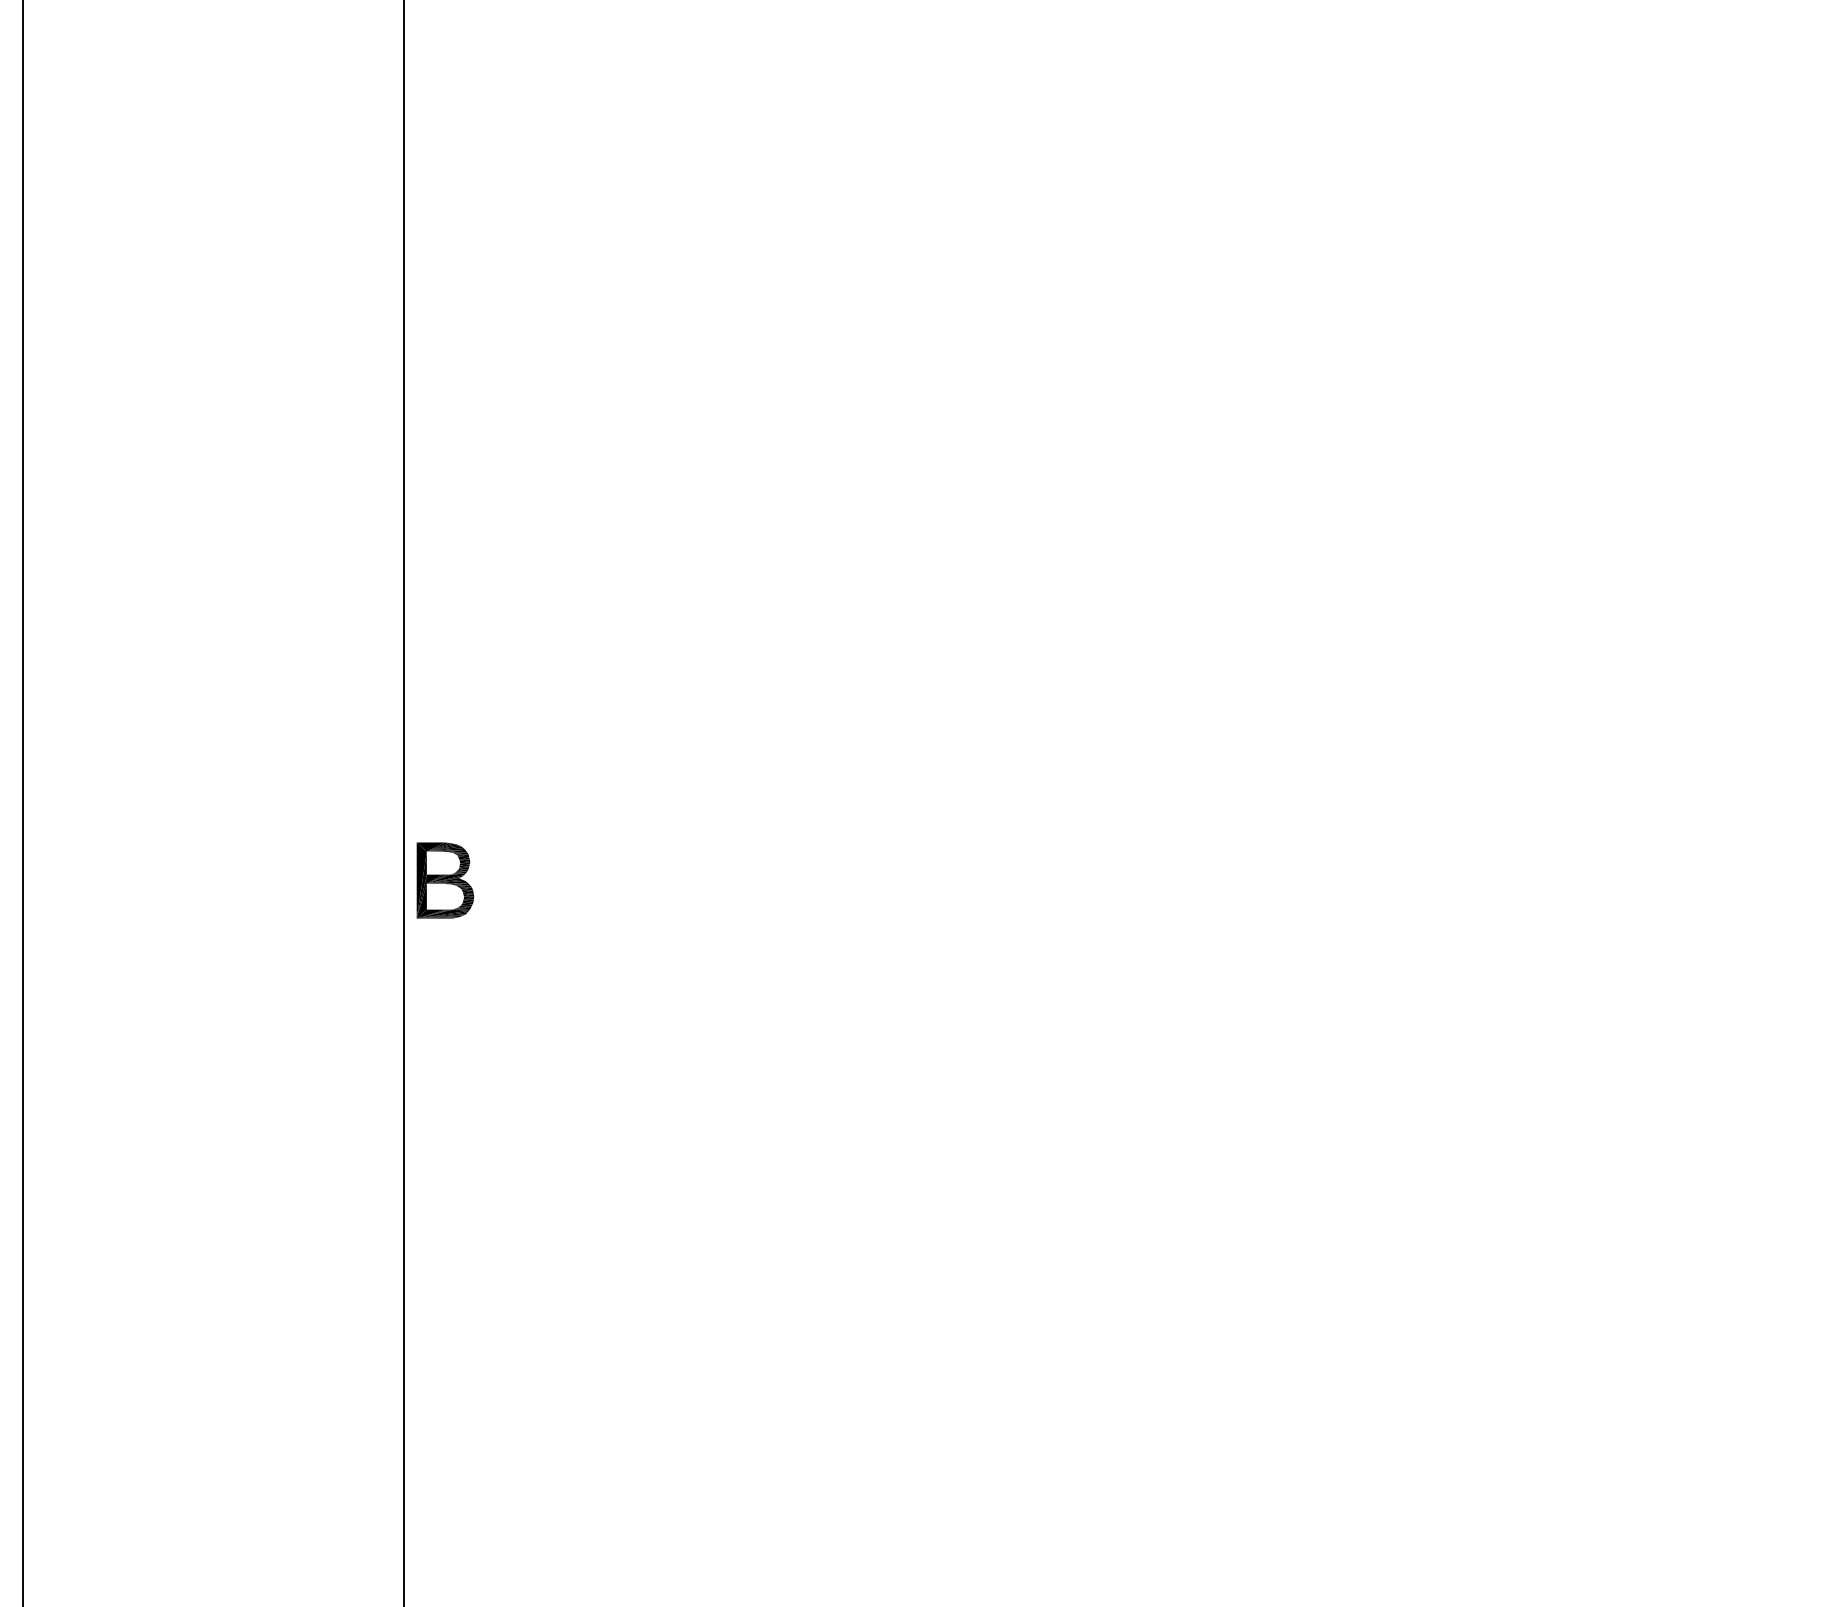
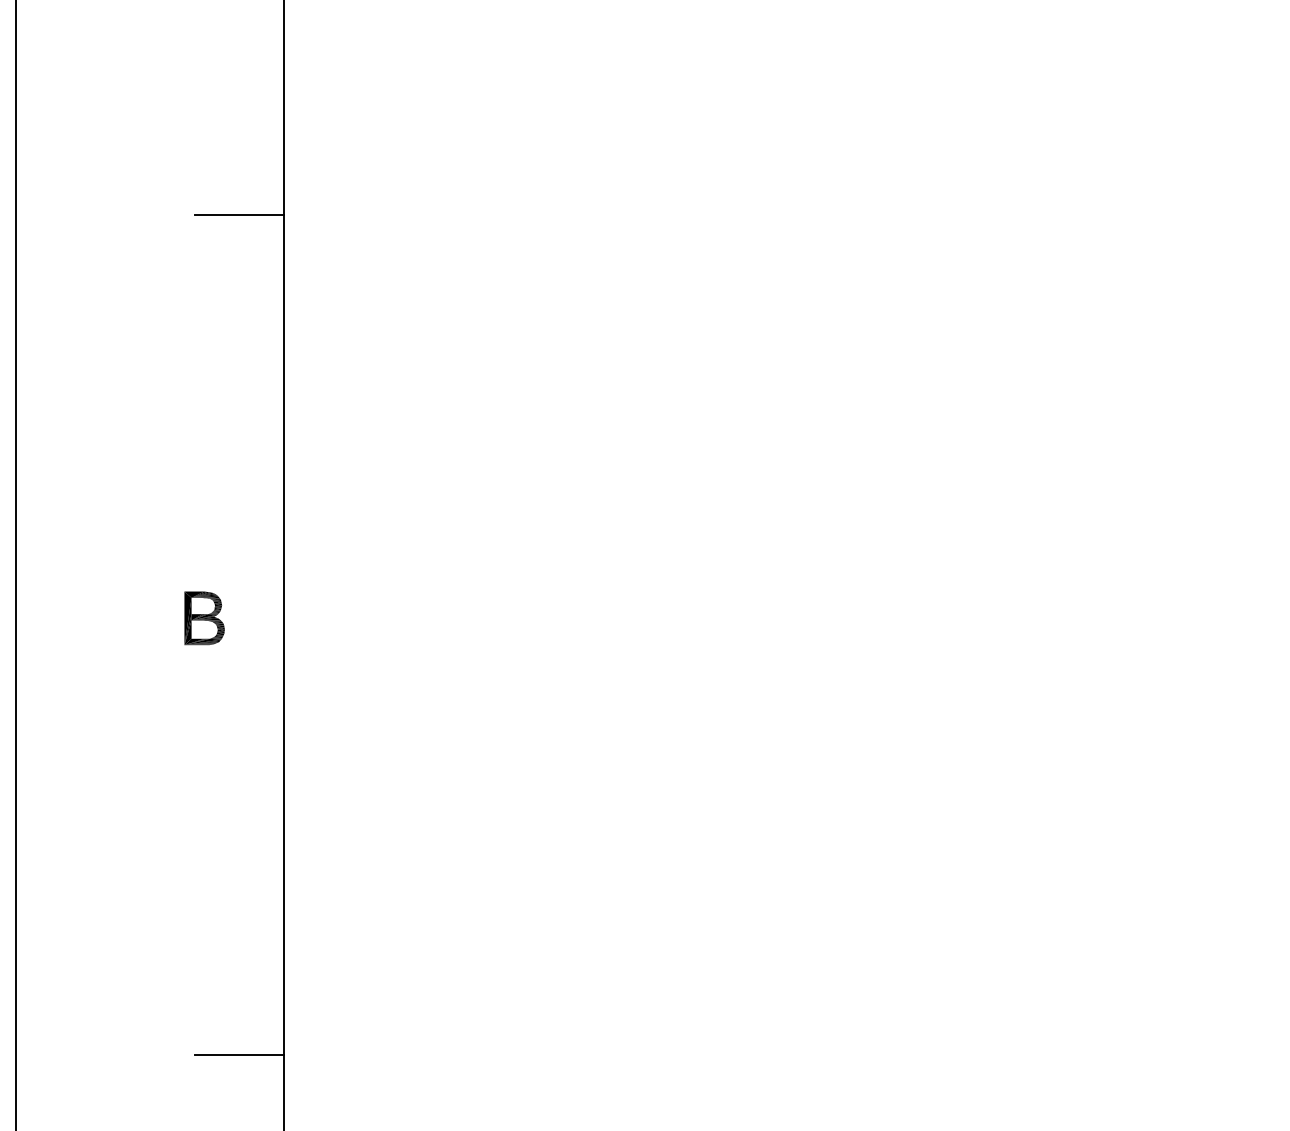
line: (339, 305) -> (239, 214), added
part: (445, 880) -> (204, 618), moved
line: (339, 1499) -> (239, 1055), added

